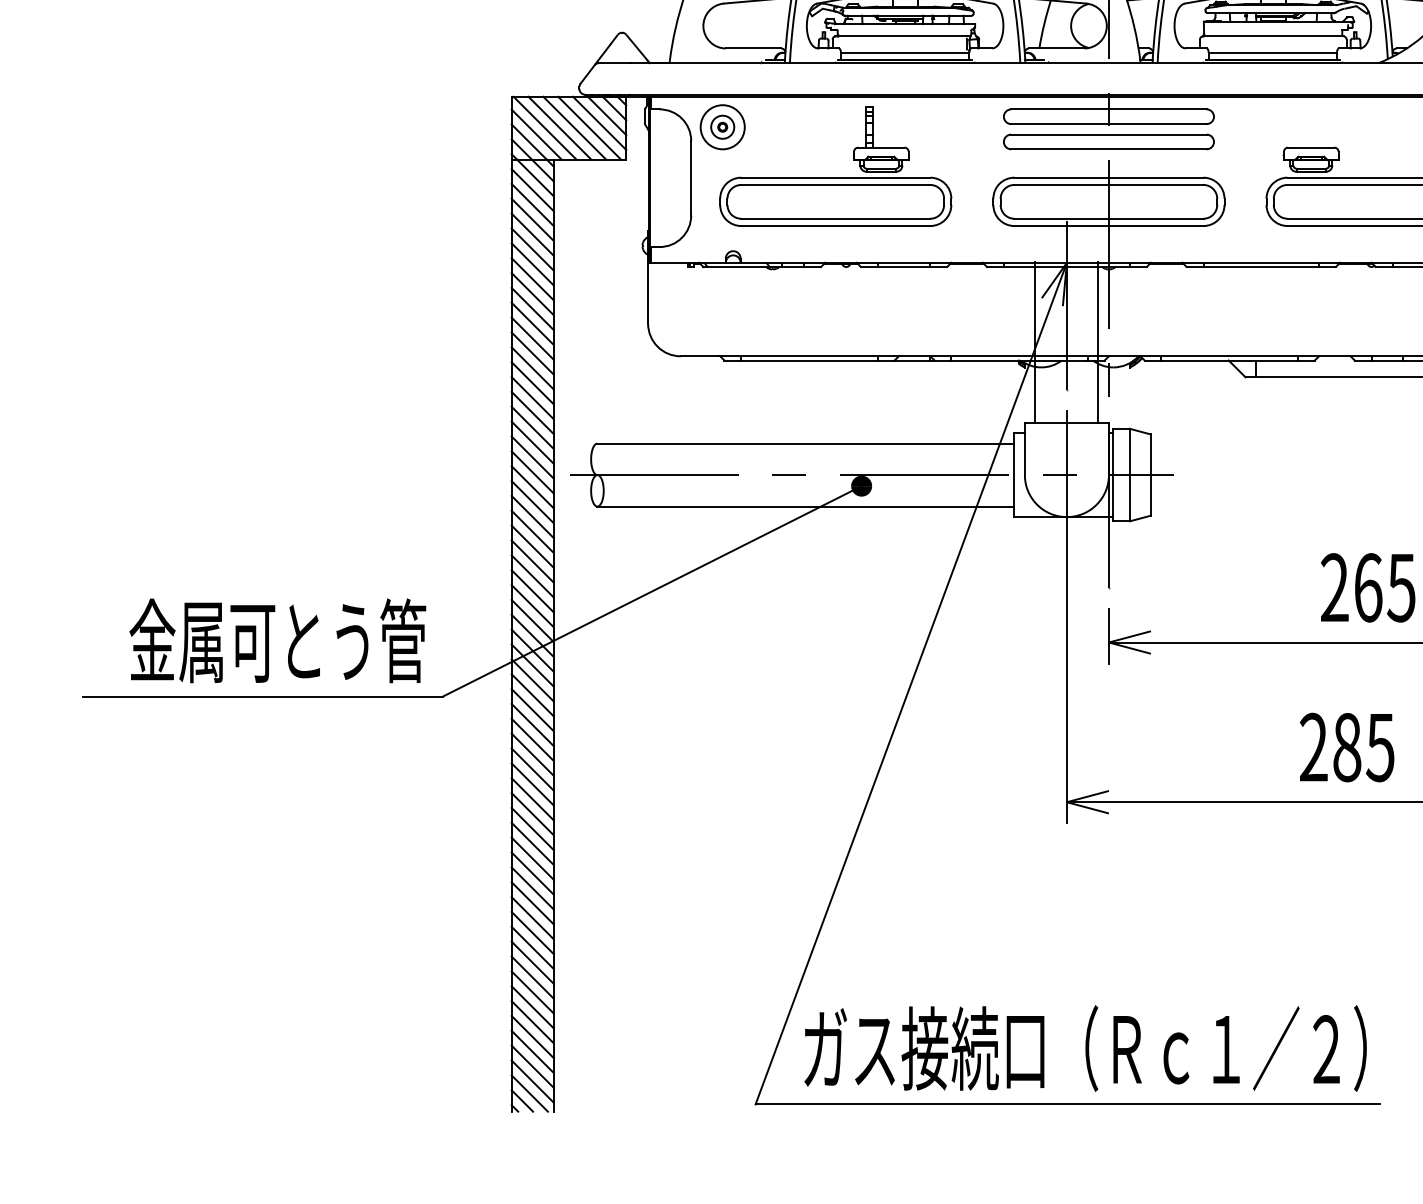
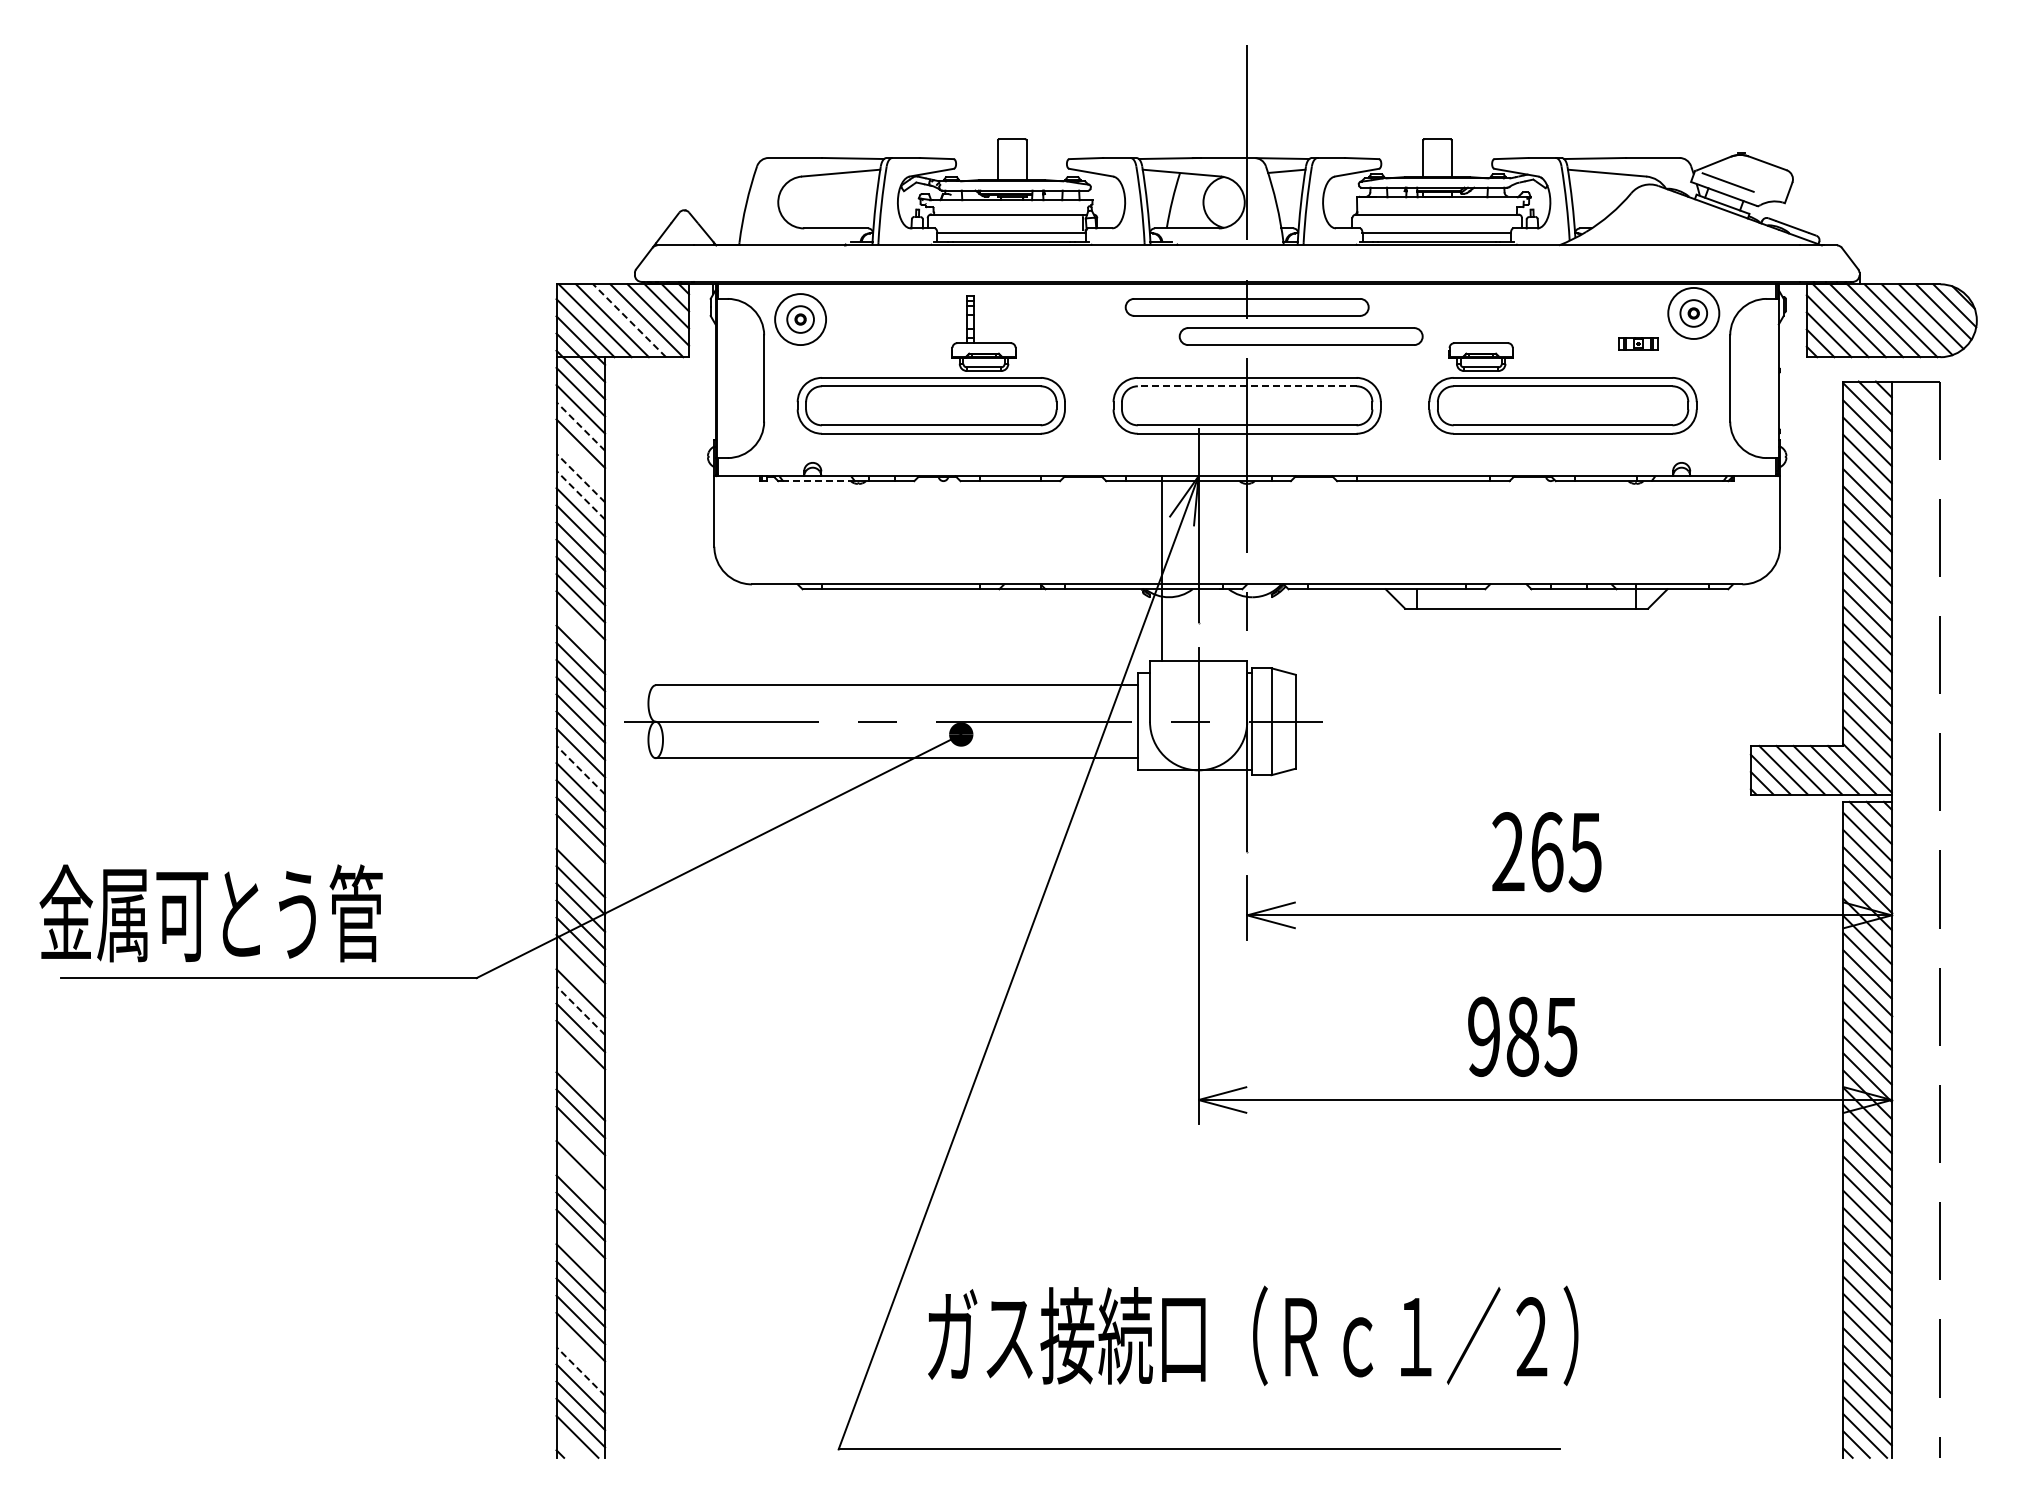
line: (574, 128) -> (629, 320), solid -> dashed
part: (1108, 141) -> (1300, 336), moved
line: (1108, 185) -> (1246, 386), solid -> dashed
line: (532, 219) -> (580, 426), solid -> dashed
line: (532, 249) -> (580, 460), removed
line: (532, 263) -> (580, 477), solid -> dashed
line: (738, 267) -> (818, 481), solid -> dashed
line: (532, 278) -> (580, 494), solid -> dashed
line: (1098, 342) -> (1235, 568), removed
line: (532, 397) -> (580, 632), removed
line: (532, 516) -> (580, 769), solid -> dashed
line: (532, 590) -> (580, 855), removed
text: (277, 640) -> (210, 913), moved
line: (532, 695) -> (580, 976), removed
line: (532, 724) -> (580, 1010), solid -> dashed
text: (1314, 747) -> (1484, 1036), 285 -> 985
line: (532, 768) -> (580, 1061), removed
line: (532, 784) -> (580, 1079), removed
line: (532, 843) -> (580, 1147), removed
line: (532, 873) -> (580, 1182), removed
line: (532, 932) -> (580, 1250), removed
line: (532, 1022) -> (580, 1354), removed
line: (532, 1036) -> (580, 1371), solid -> dashed
text: (1085, 1048) -> (1253, 1335), moved
line: (521, 1100) -> (568, 1445), removed

